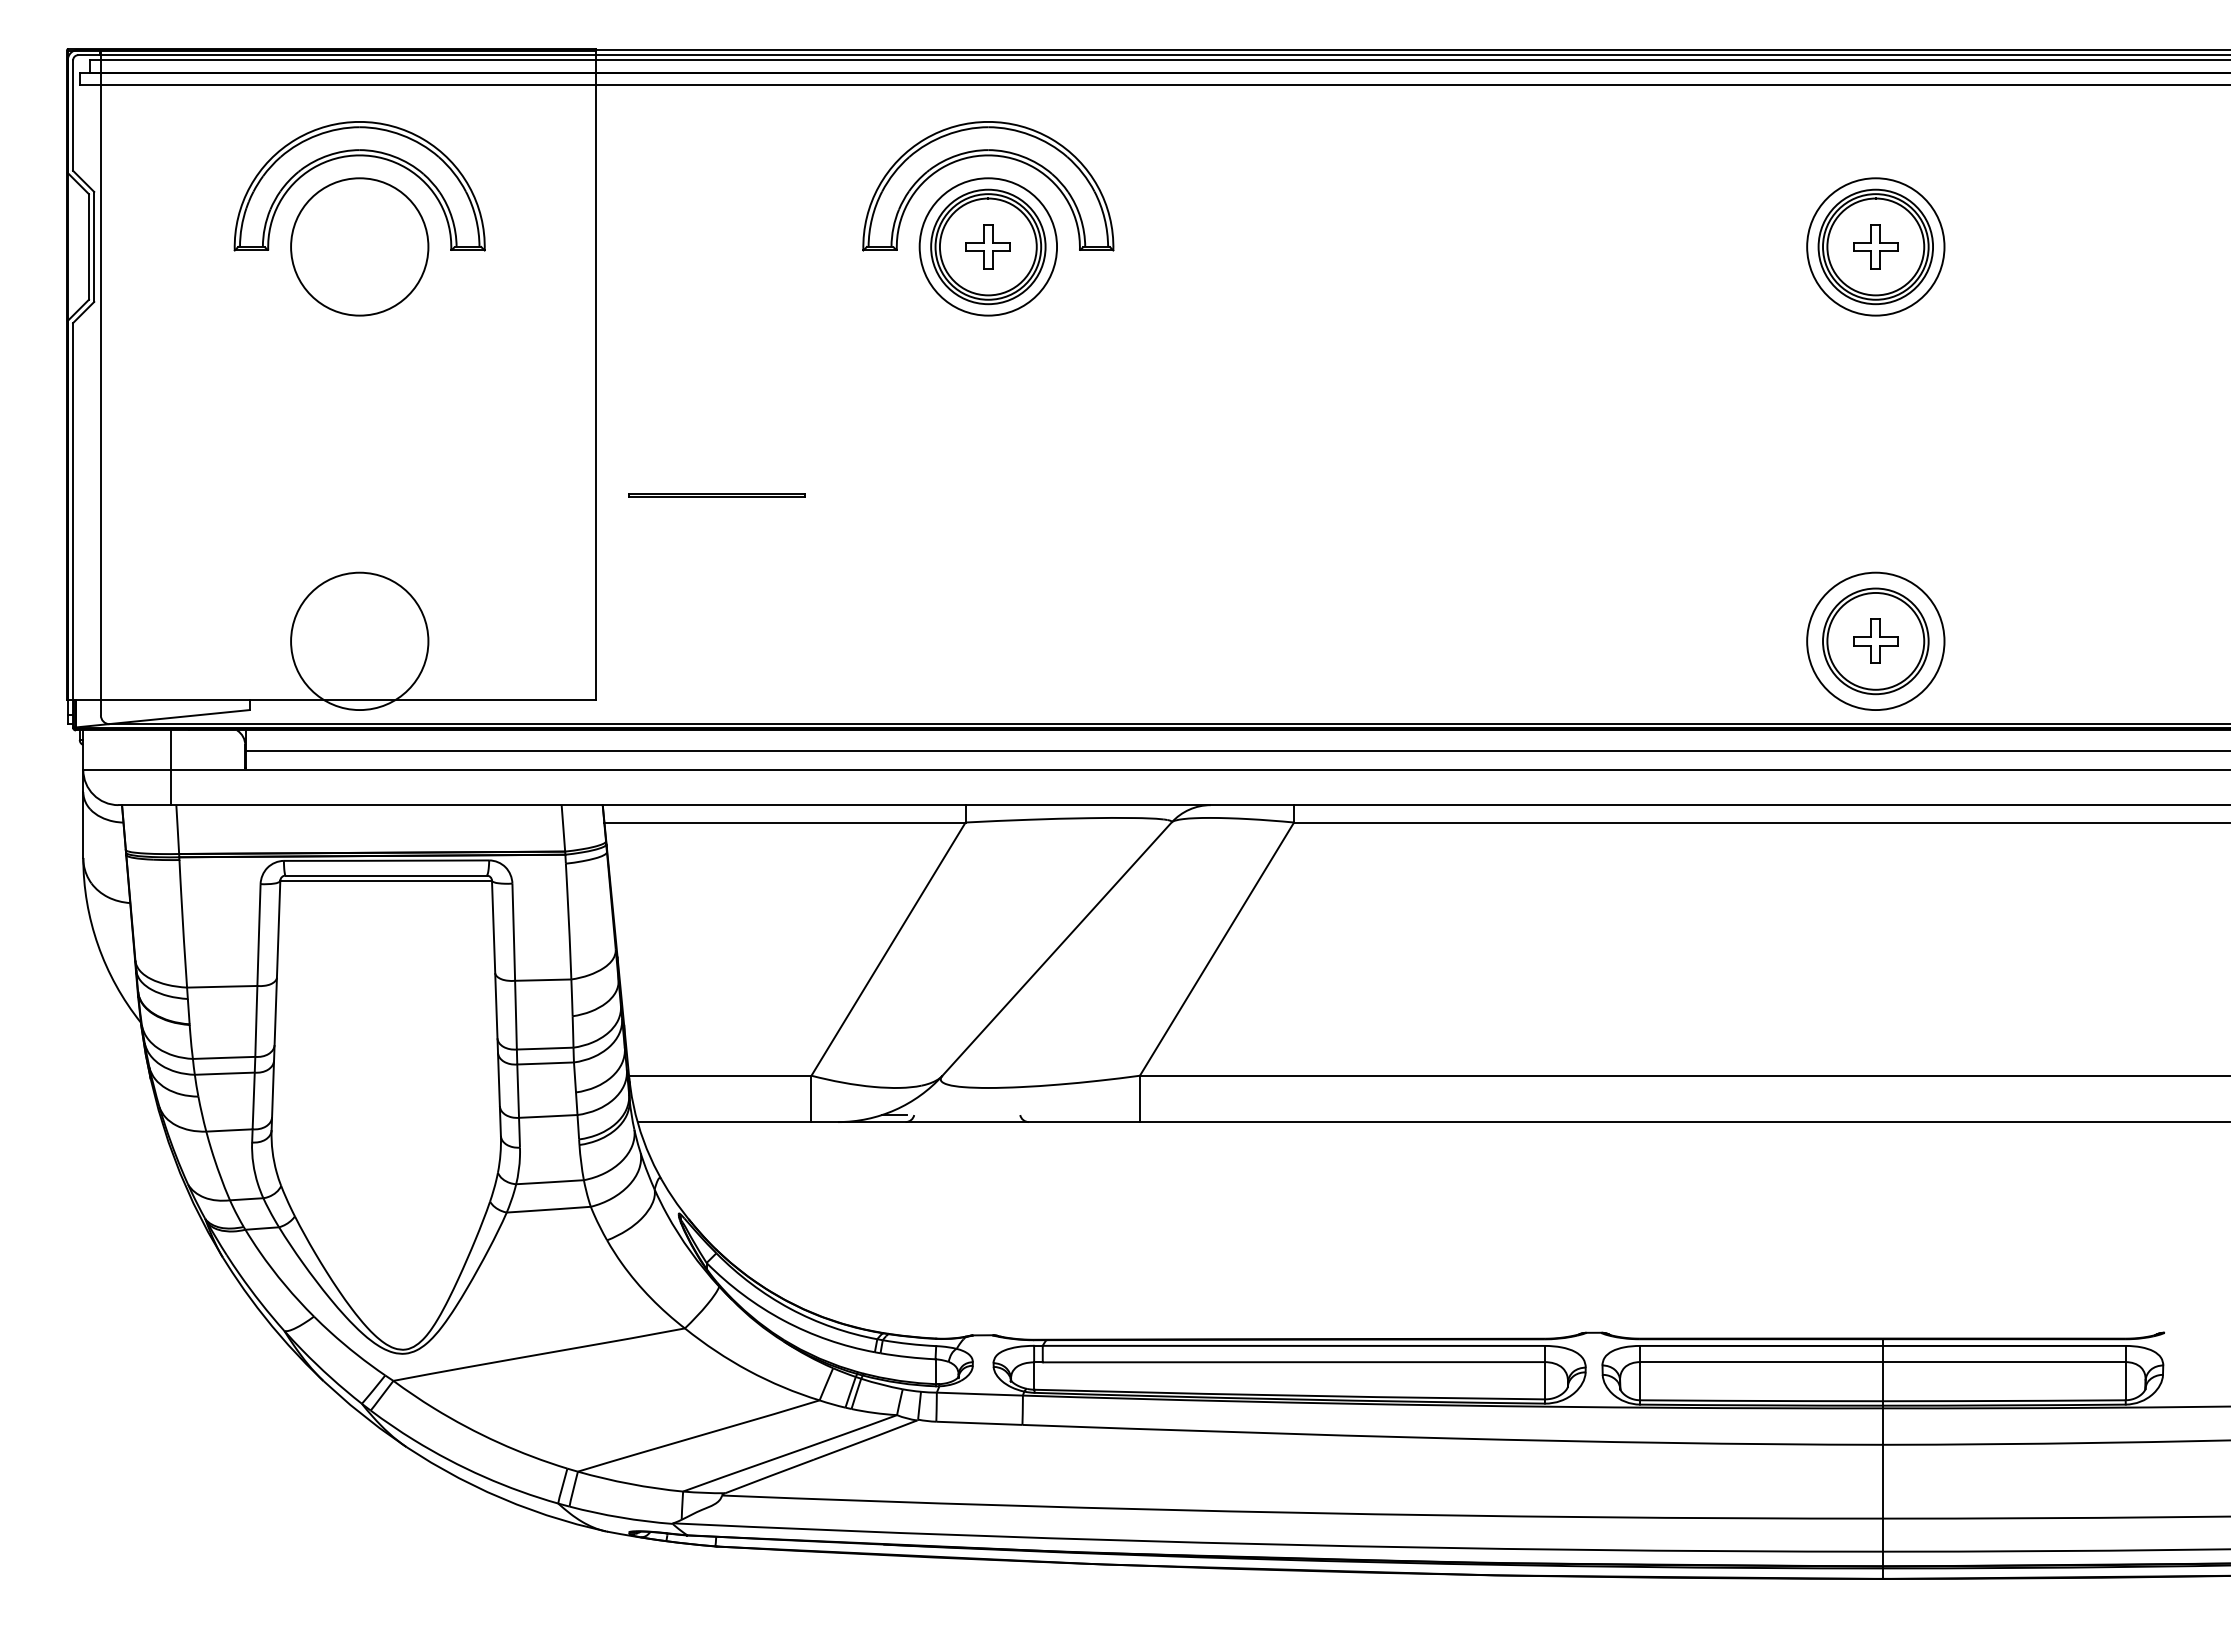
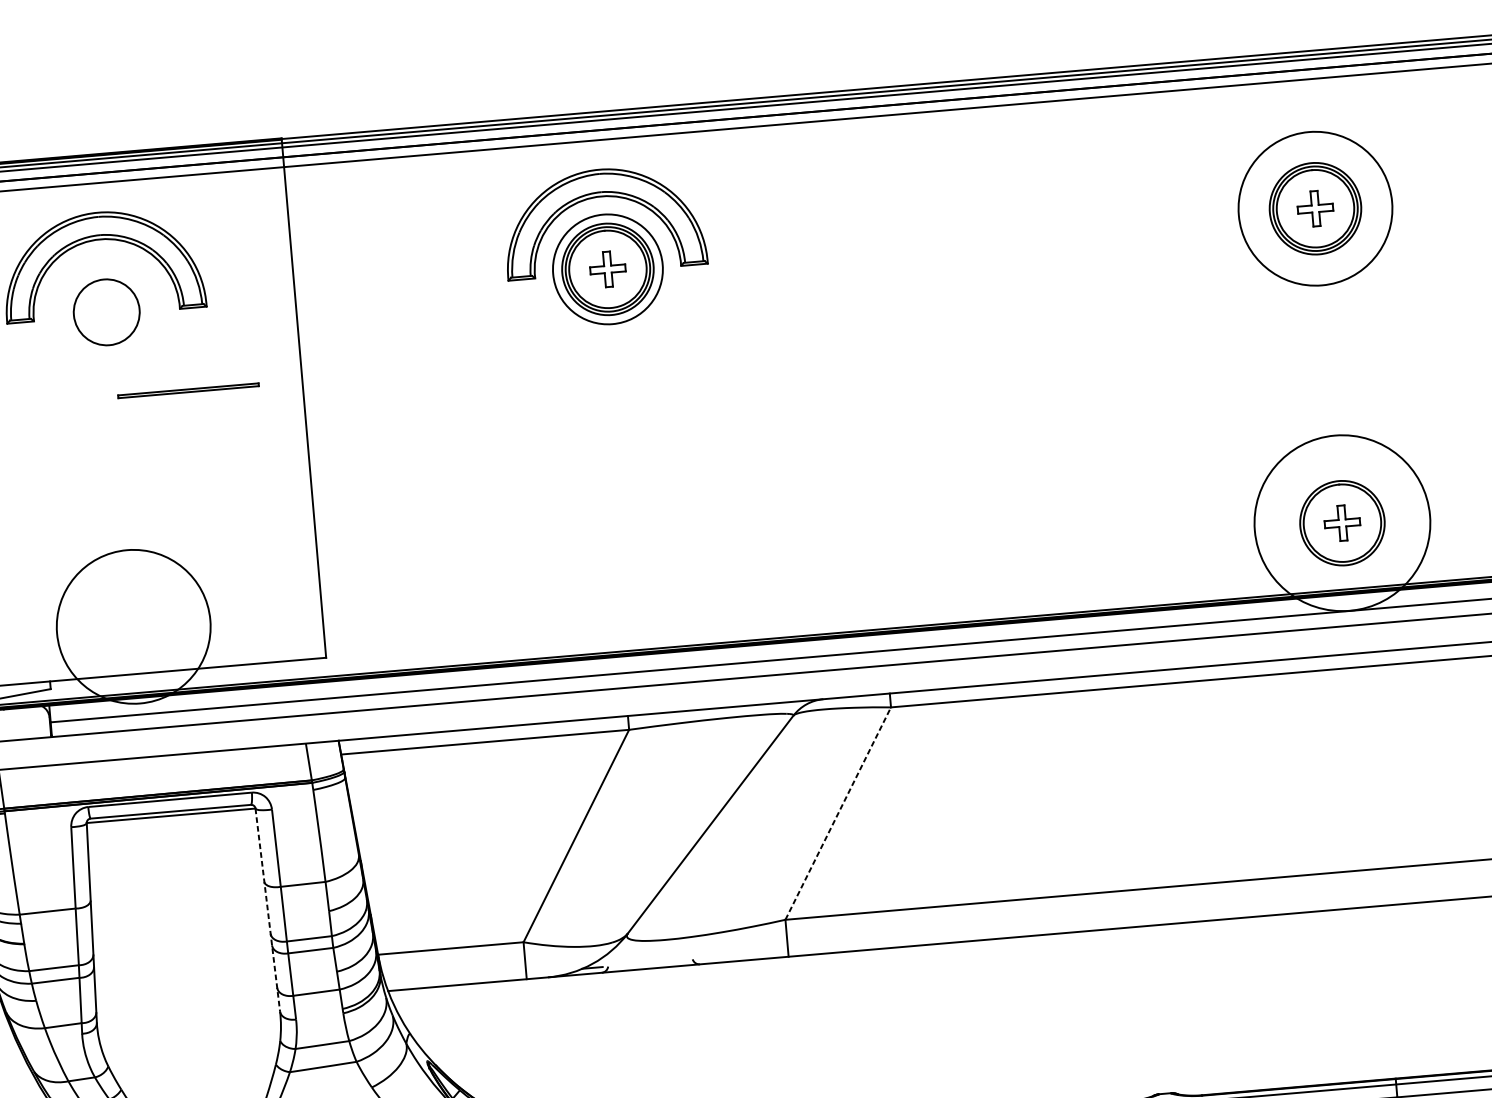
circle: (359, 246) -> (106, 312), size x0.6
circle: (1875, 246) -> (1315, 208), size x1.4
line: (716, 494) -> (187, 390), moved
circle: (359, 641) -> (133, 626), size x1.4
circle: (1875, 641) -> (1342, 523), size x1.6
line: (1217, 948) -> (838, 813), solid -> dashed
line: (496, 1008) -> (267, 910), solid -> dashed

